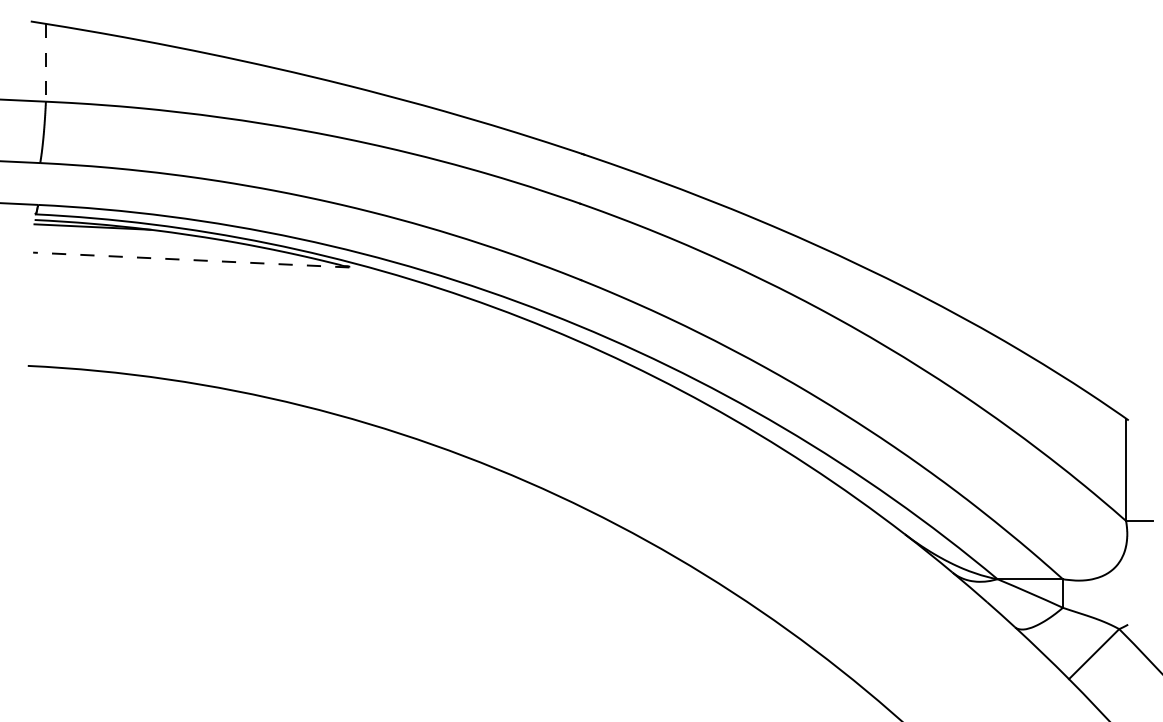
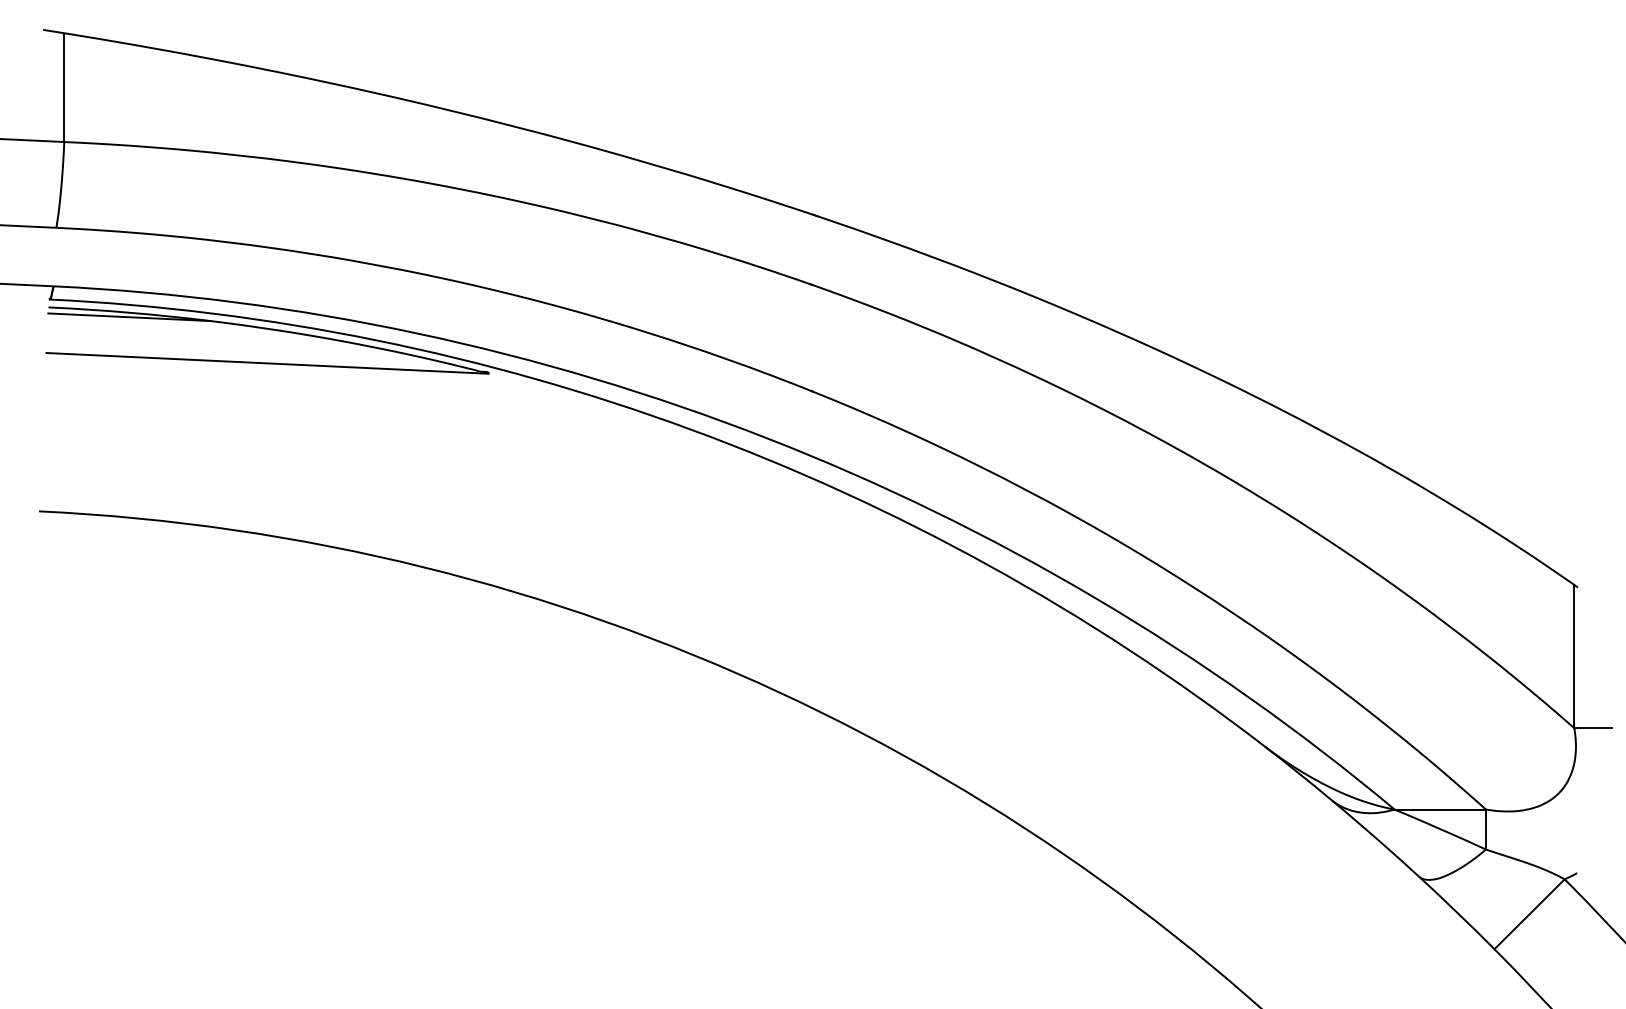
line: (45, 62) -> (63, 87), dashed -> solid
line: (190, 260) -> (266, 364), dashed -> solid

